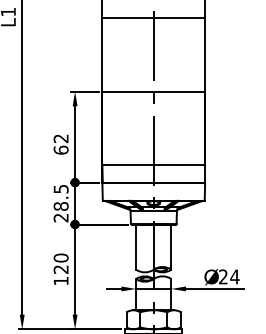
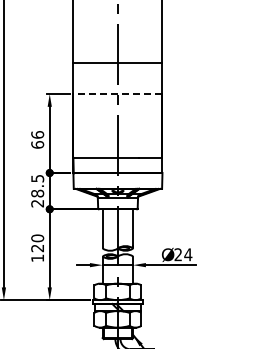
line: (153, 18) -> (117, 62), moved
line: (153, 92) -> (117, 94), solid -> dashed
text: (60, 138) -> (37, 134), 62 -> 66

